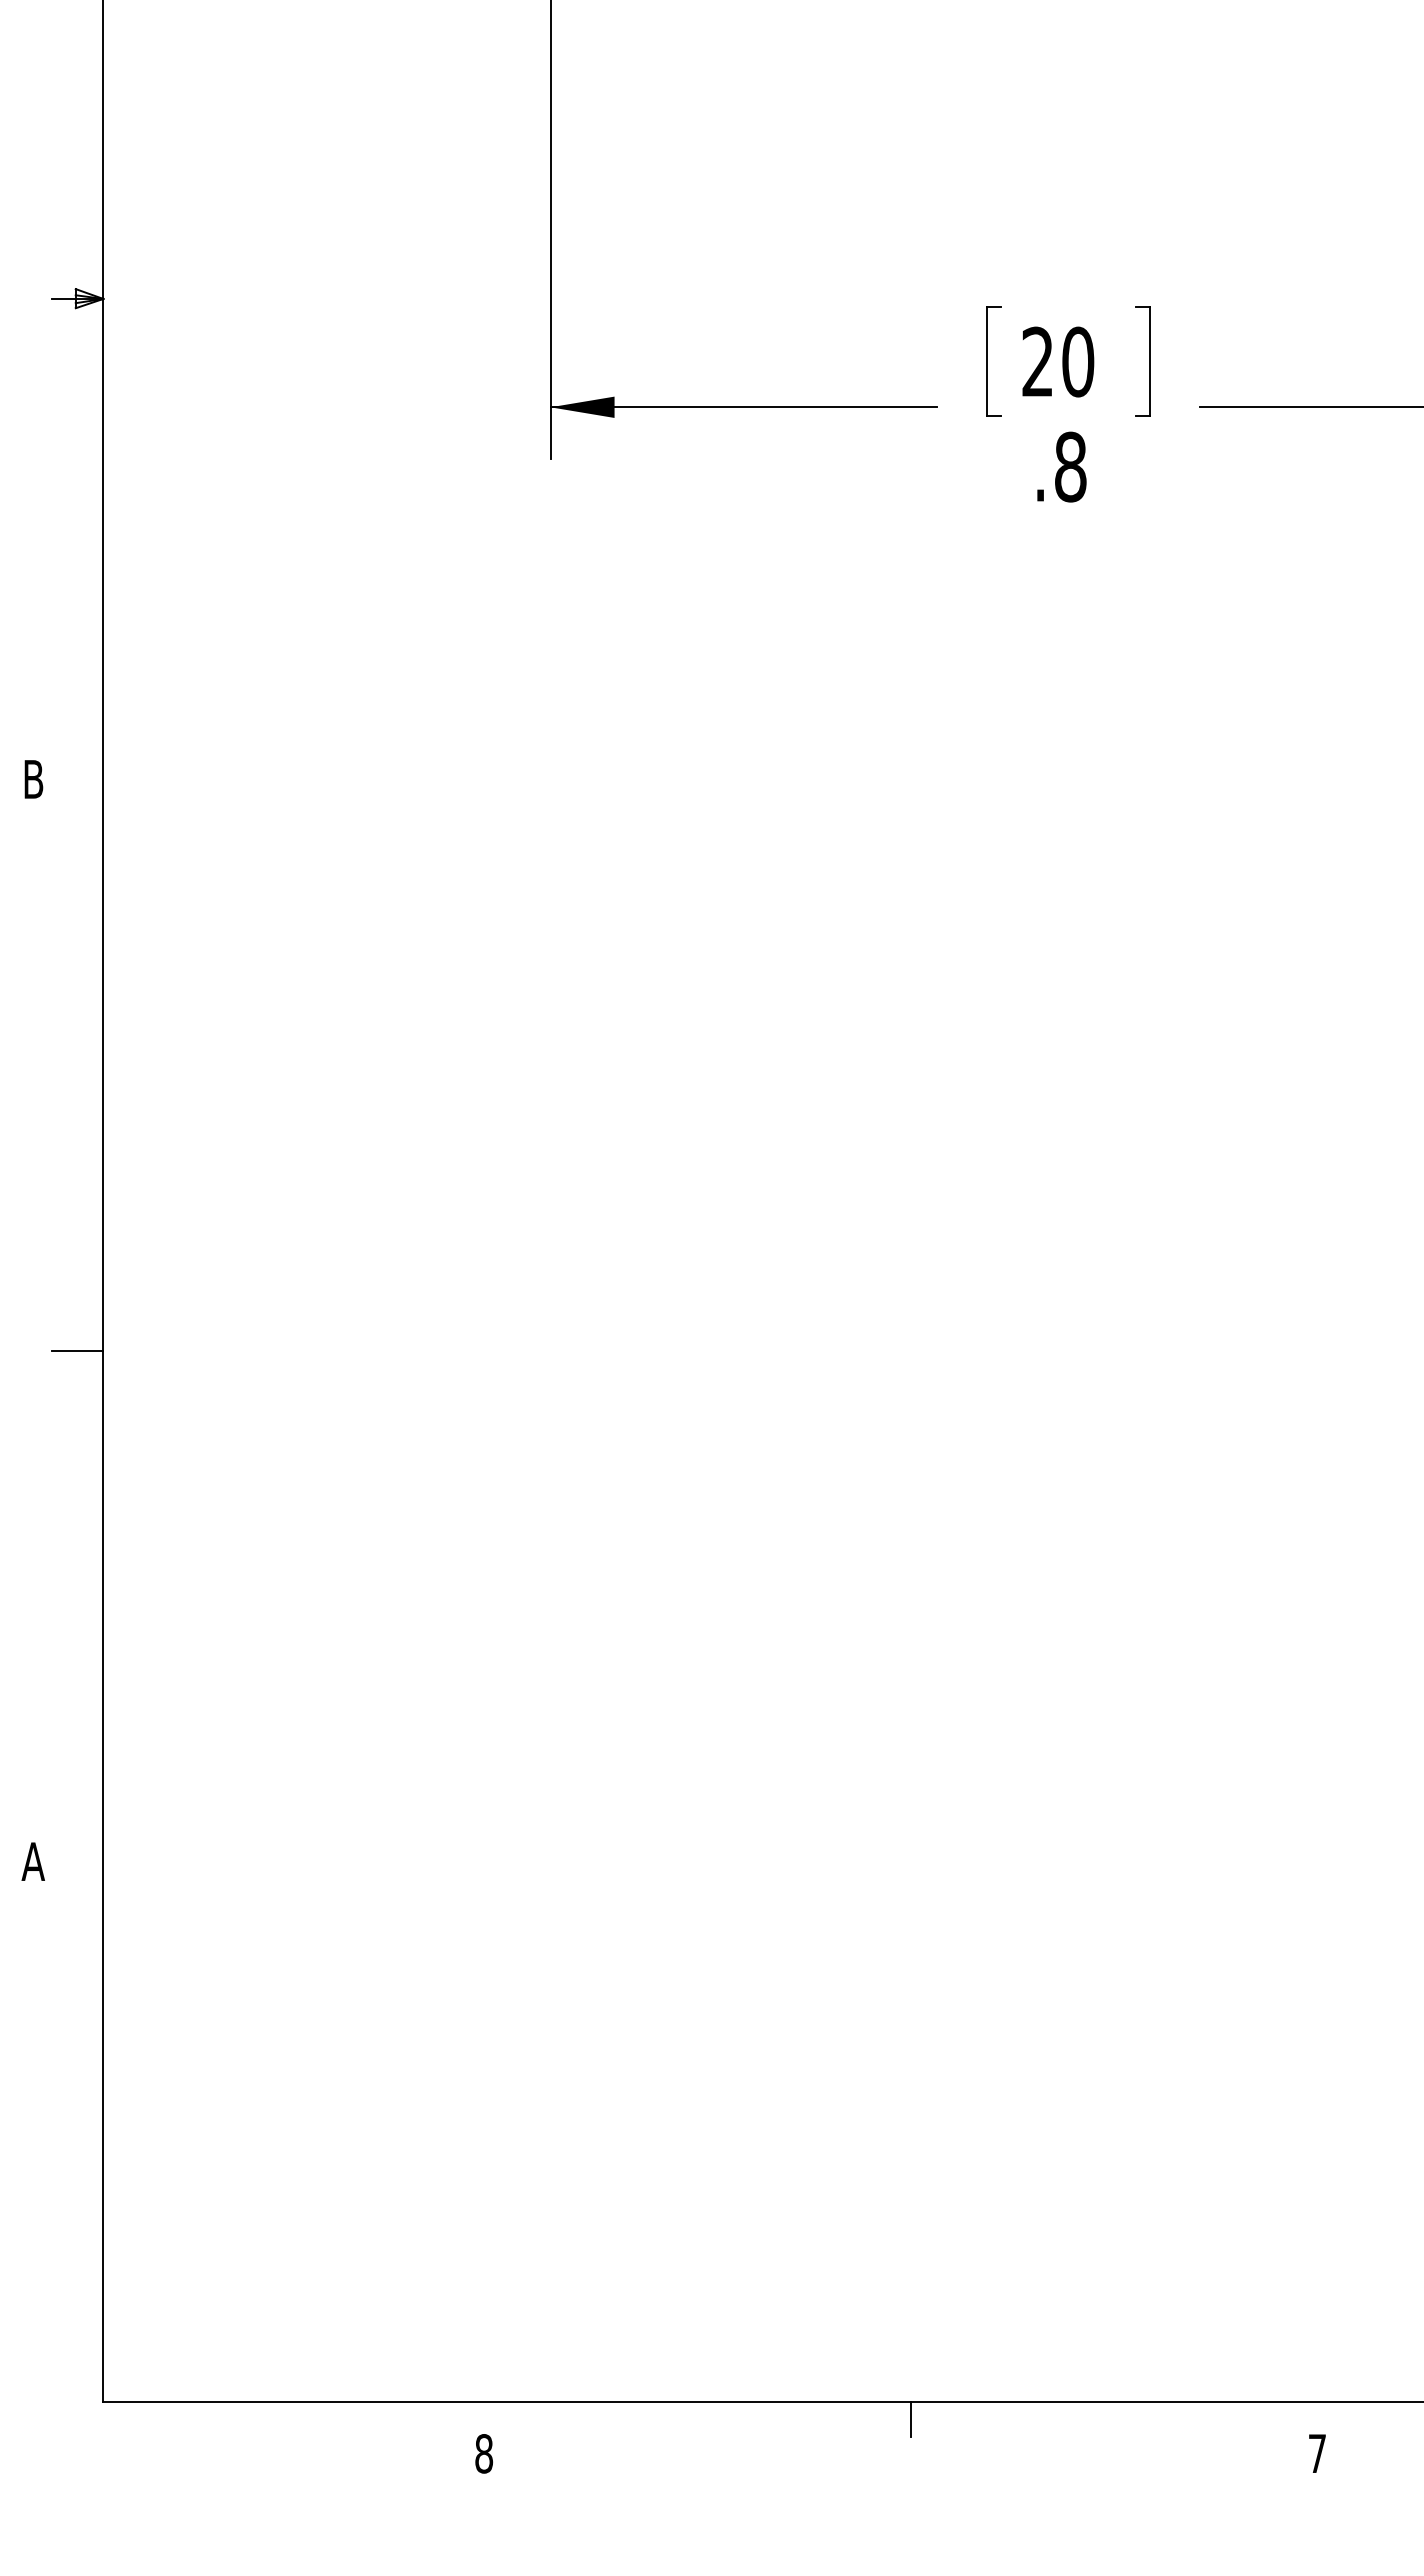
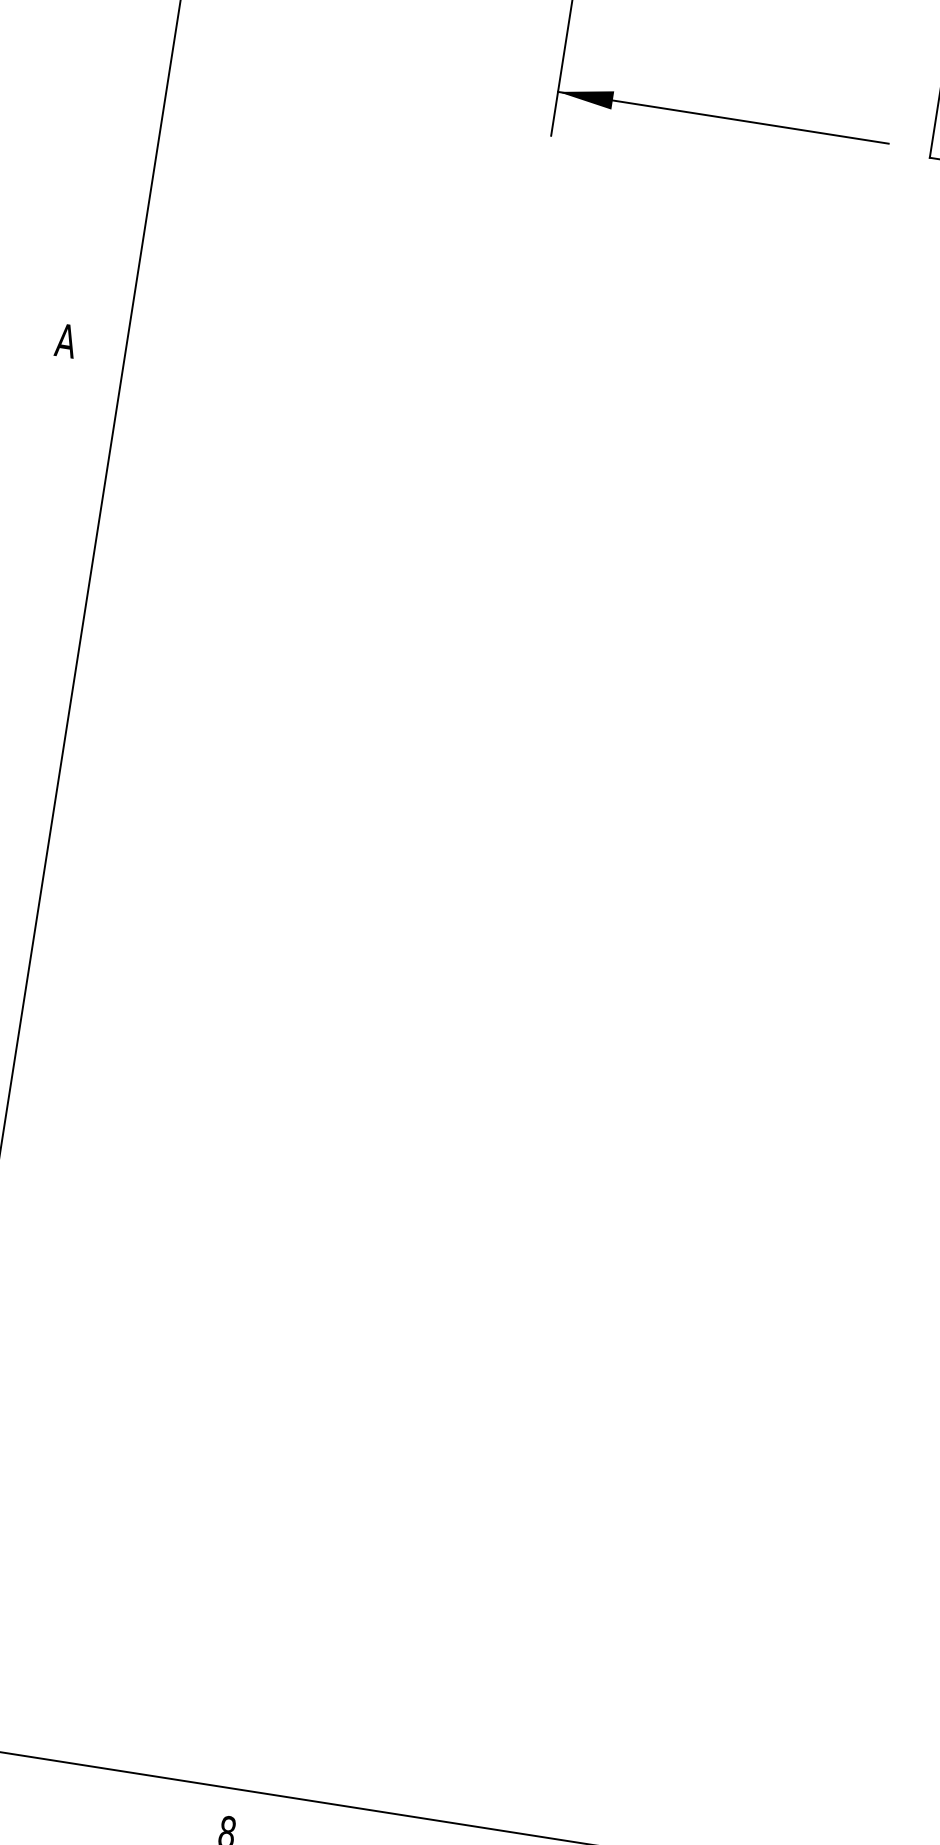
text: (33, 779) -> (66, 340), B -> A
line: (77, 1350) -> (27, 835), removed

